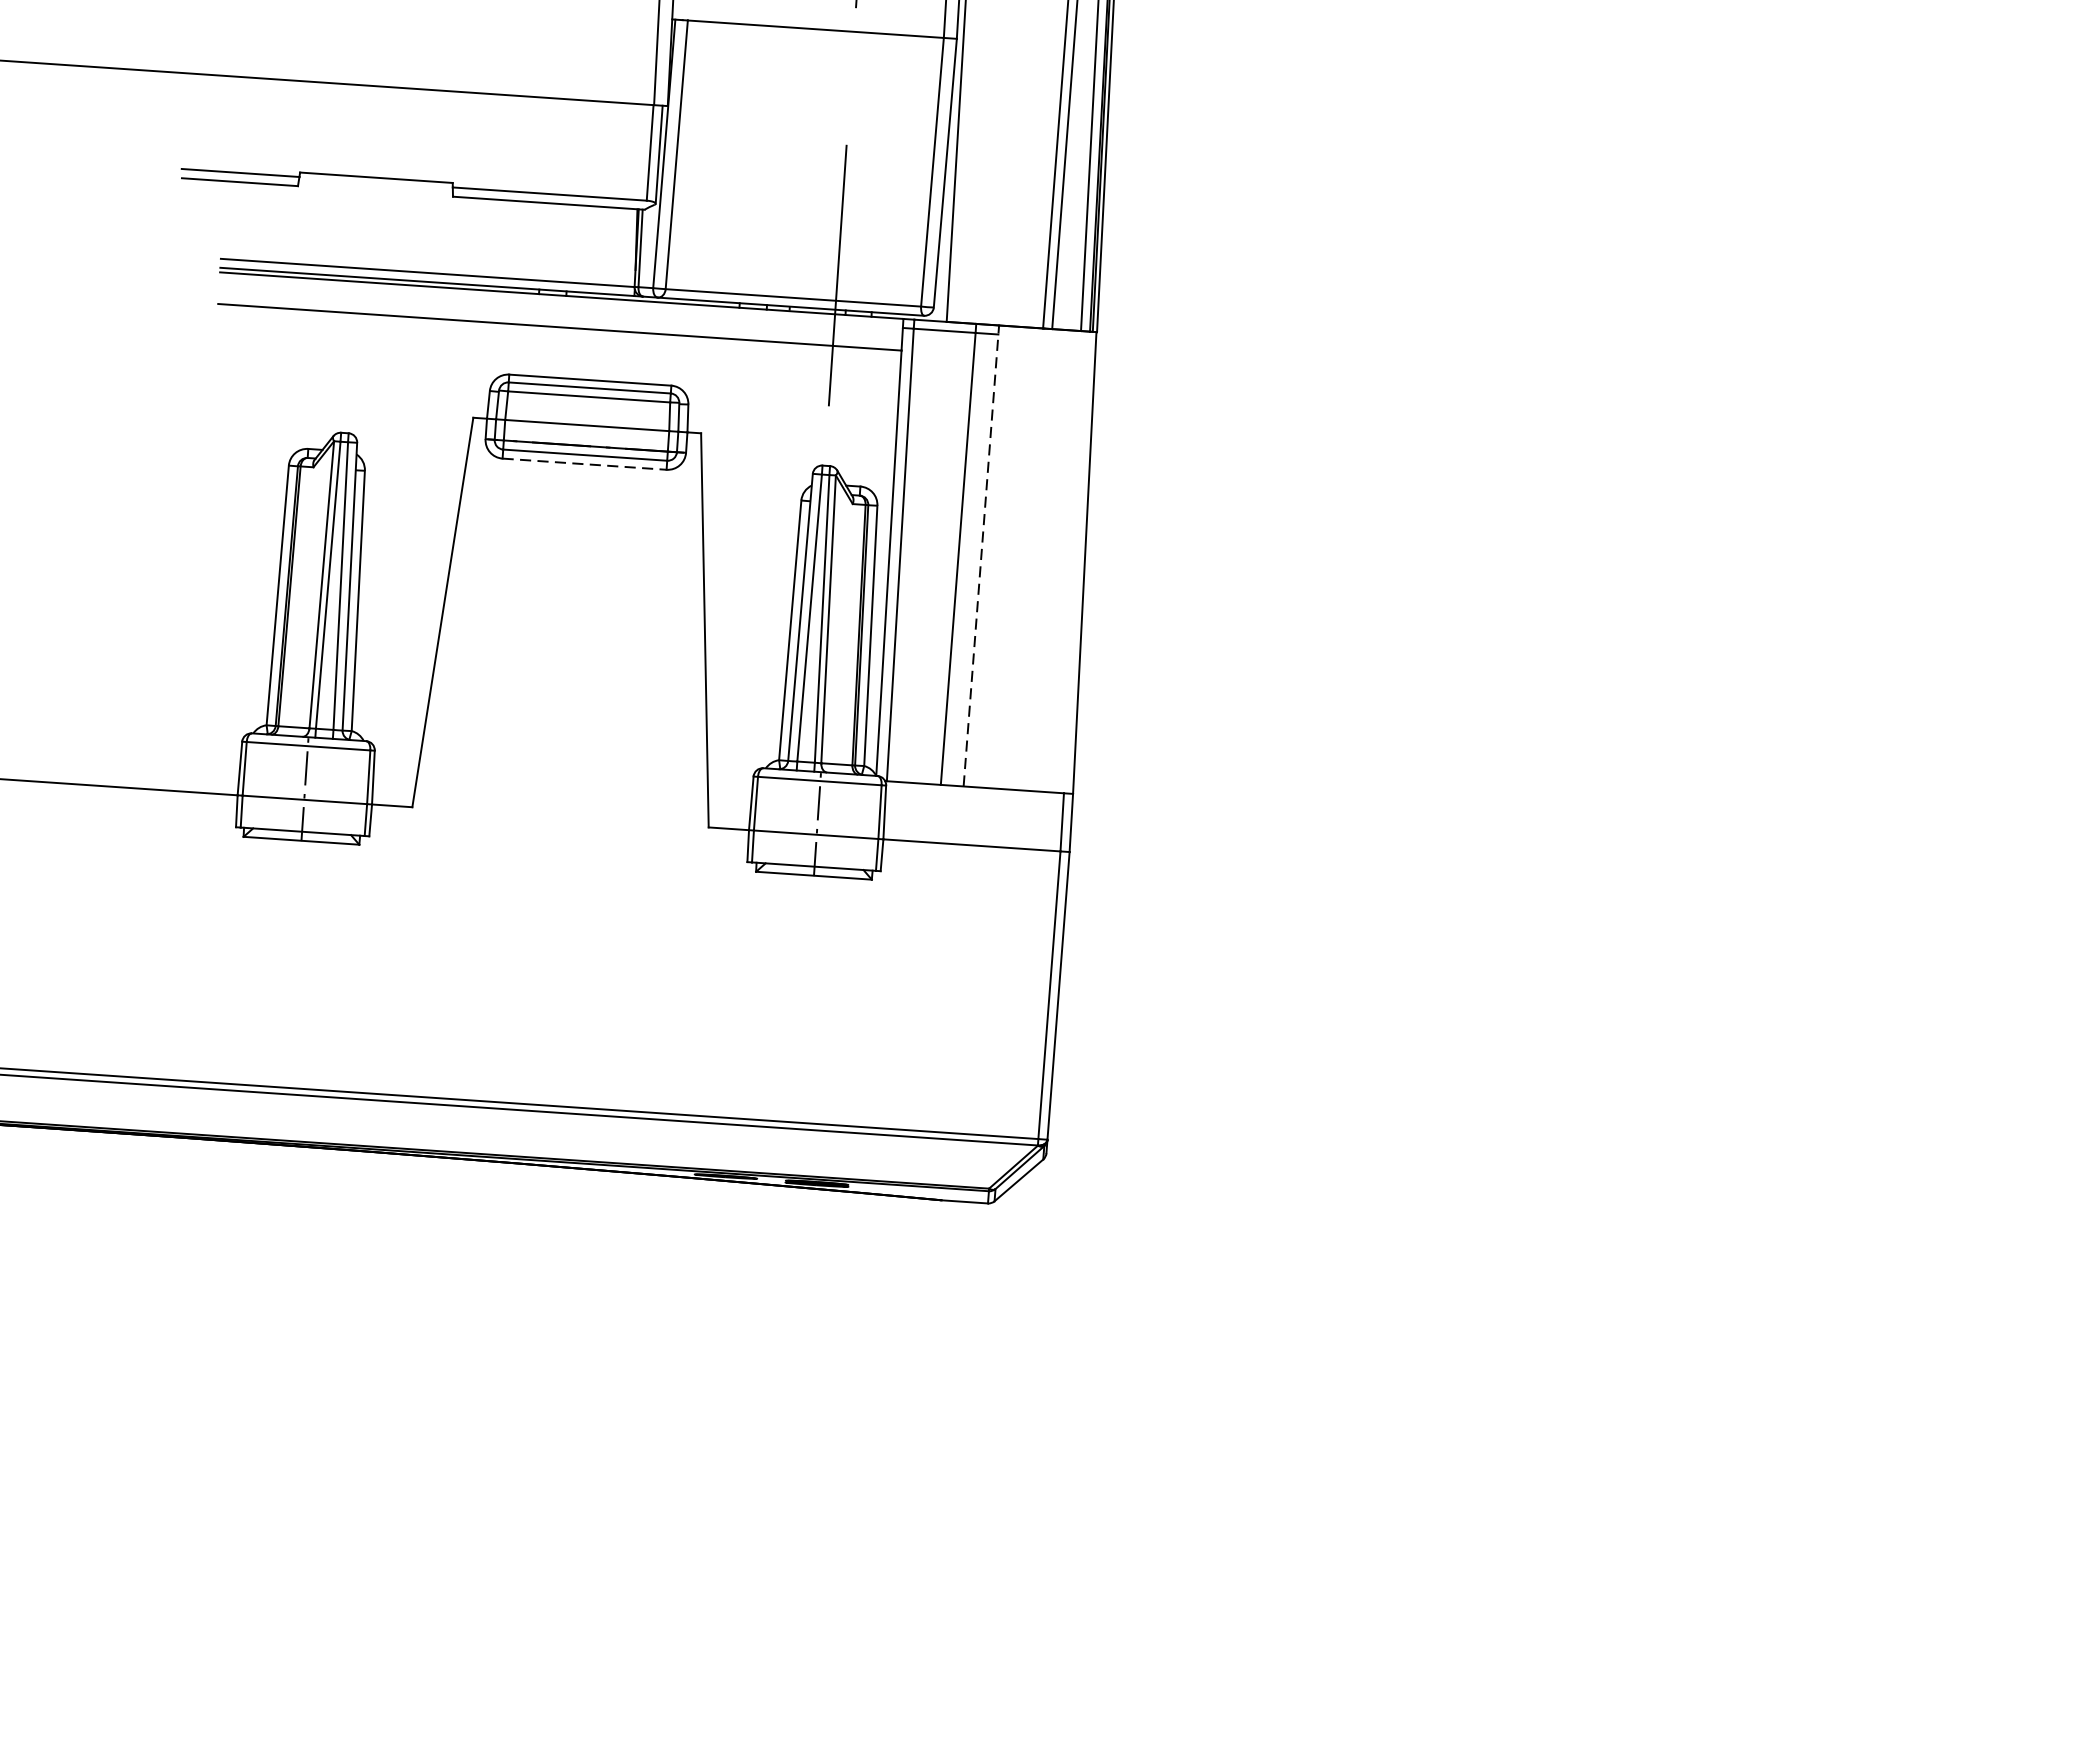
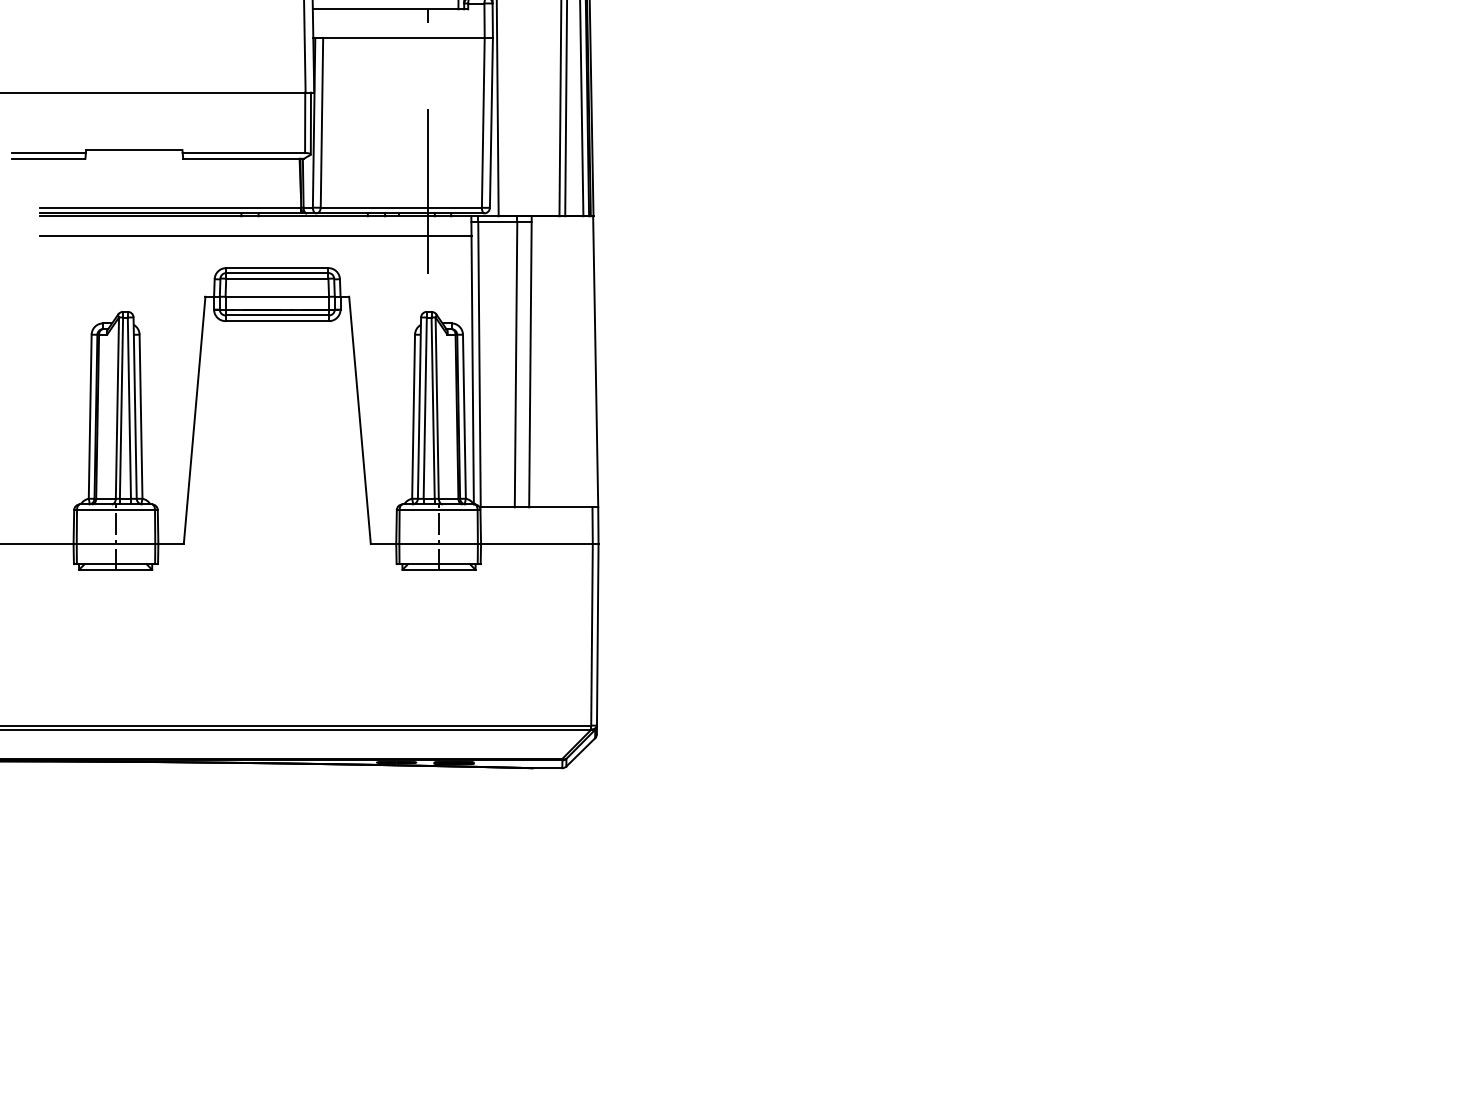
line: (584, 464) -> (277, 321), dashed -> solid
line: (981, 555) -> (530, 361), dashed -> solid

